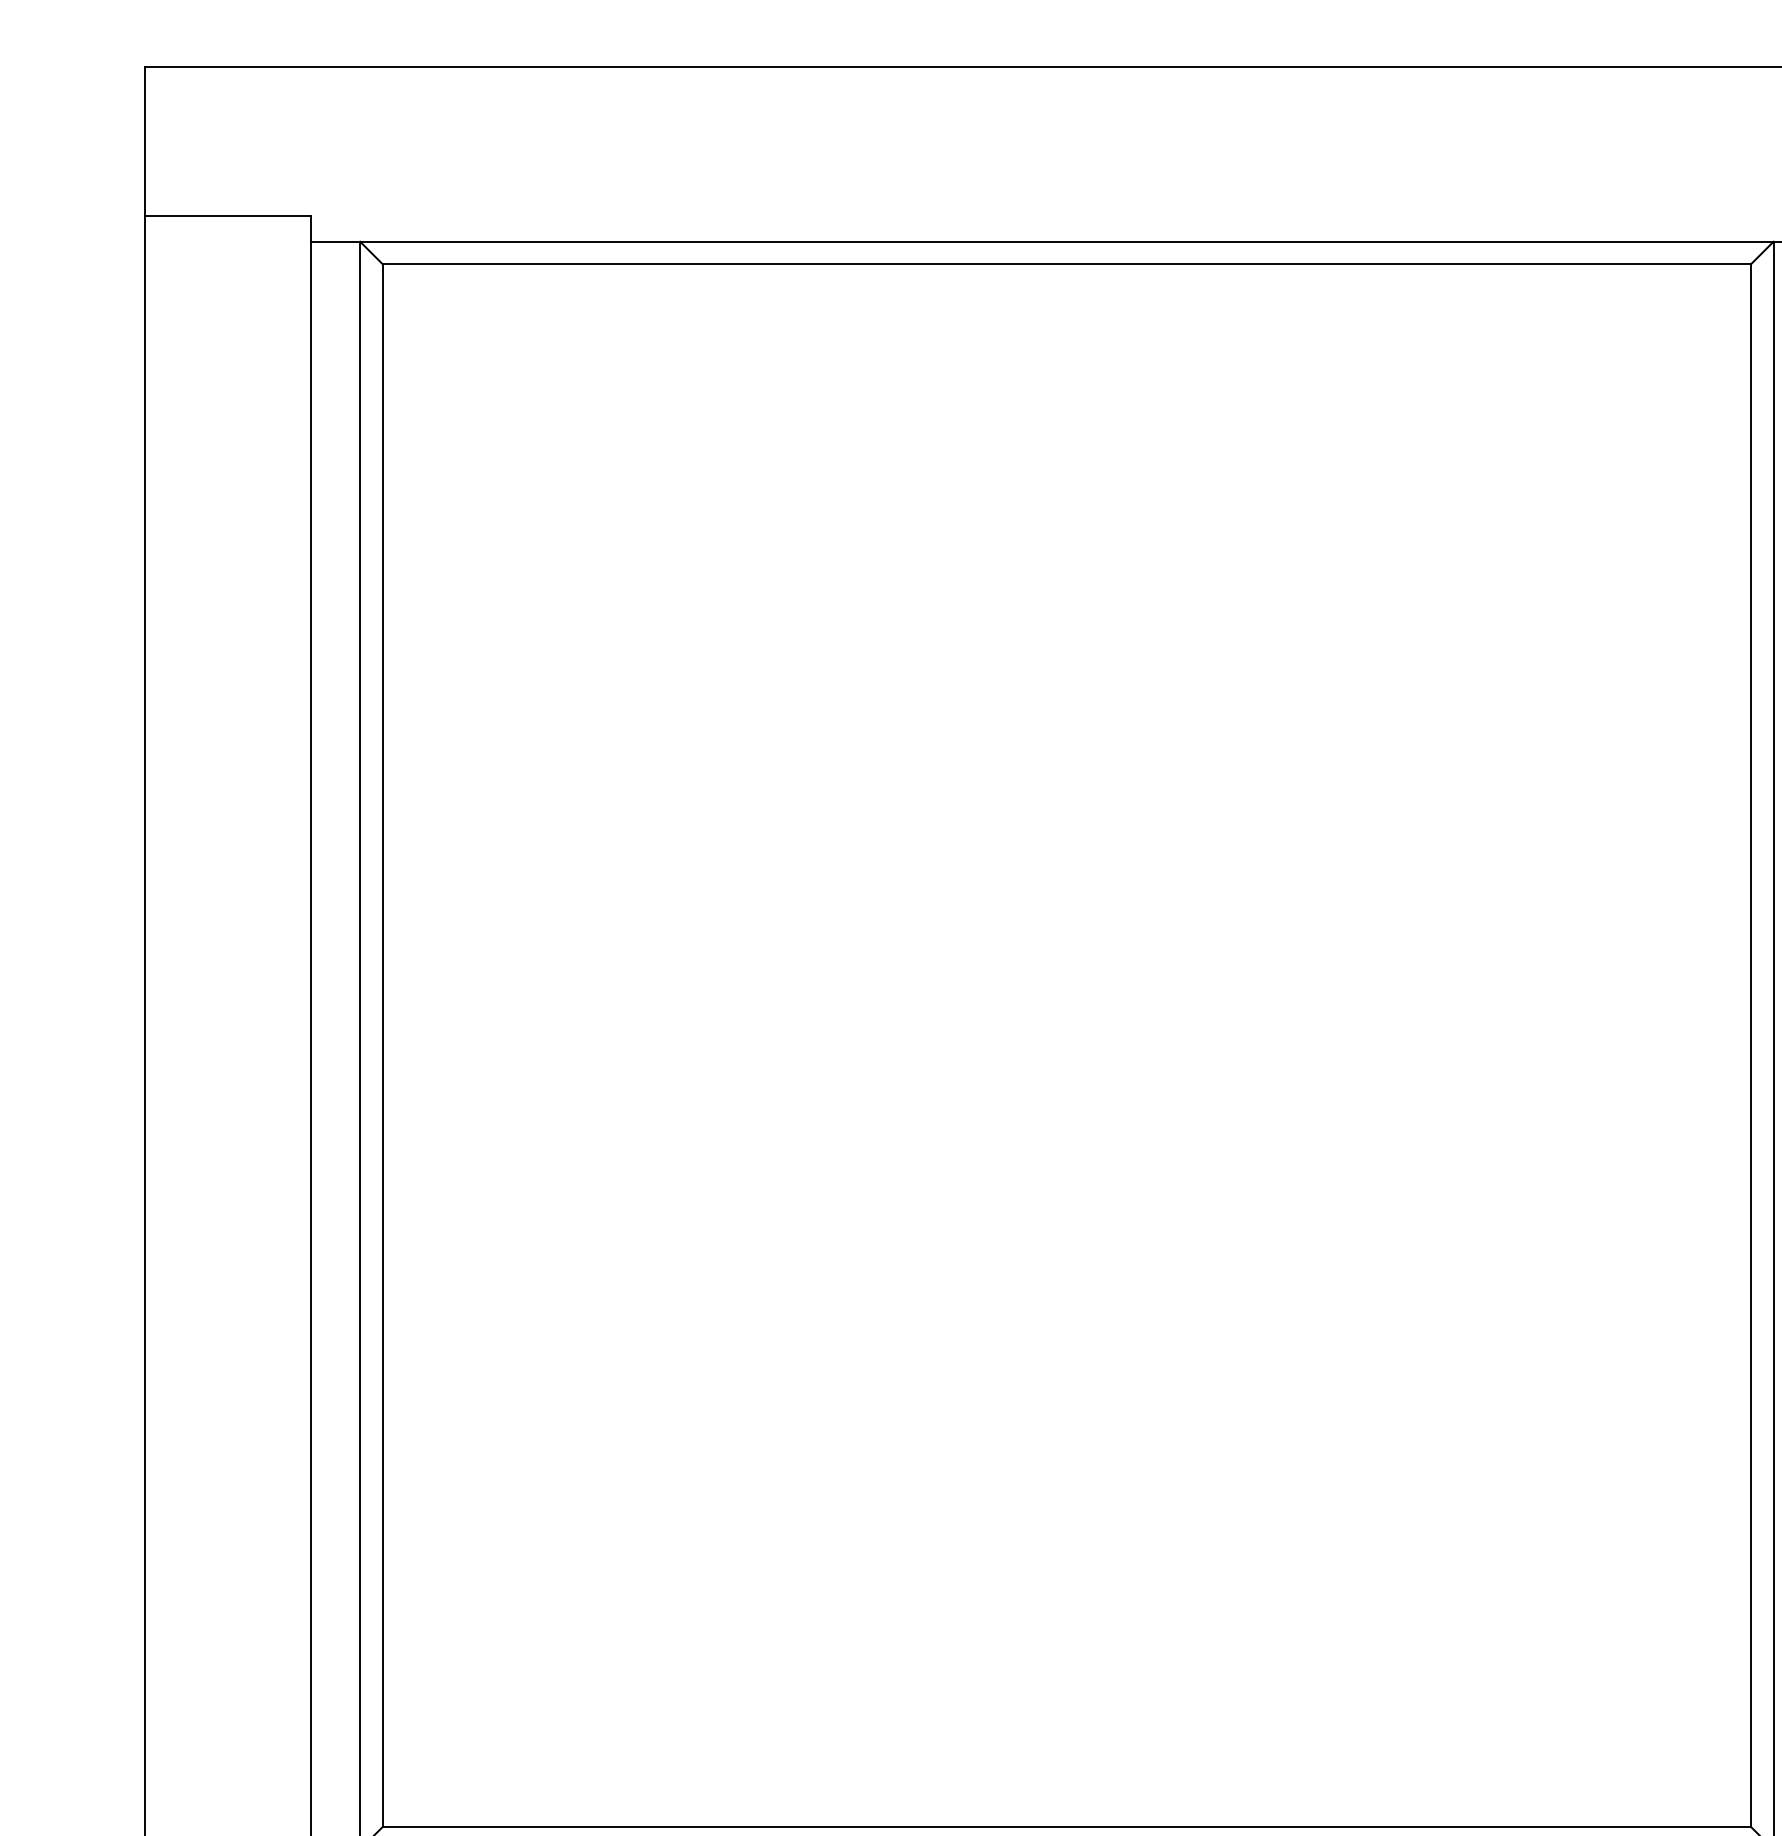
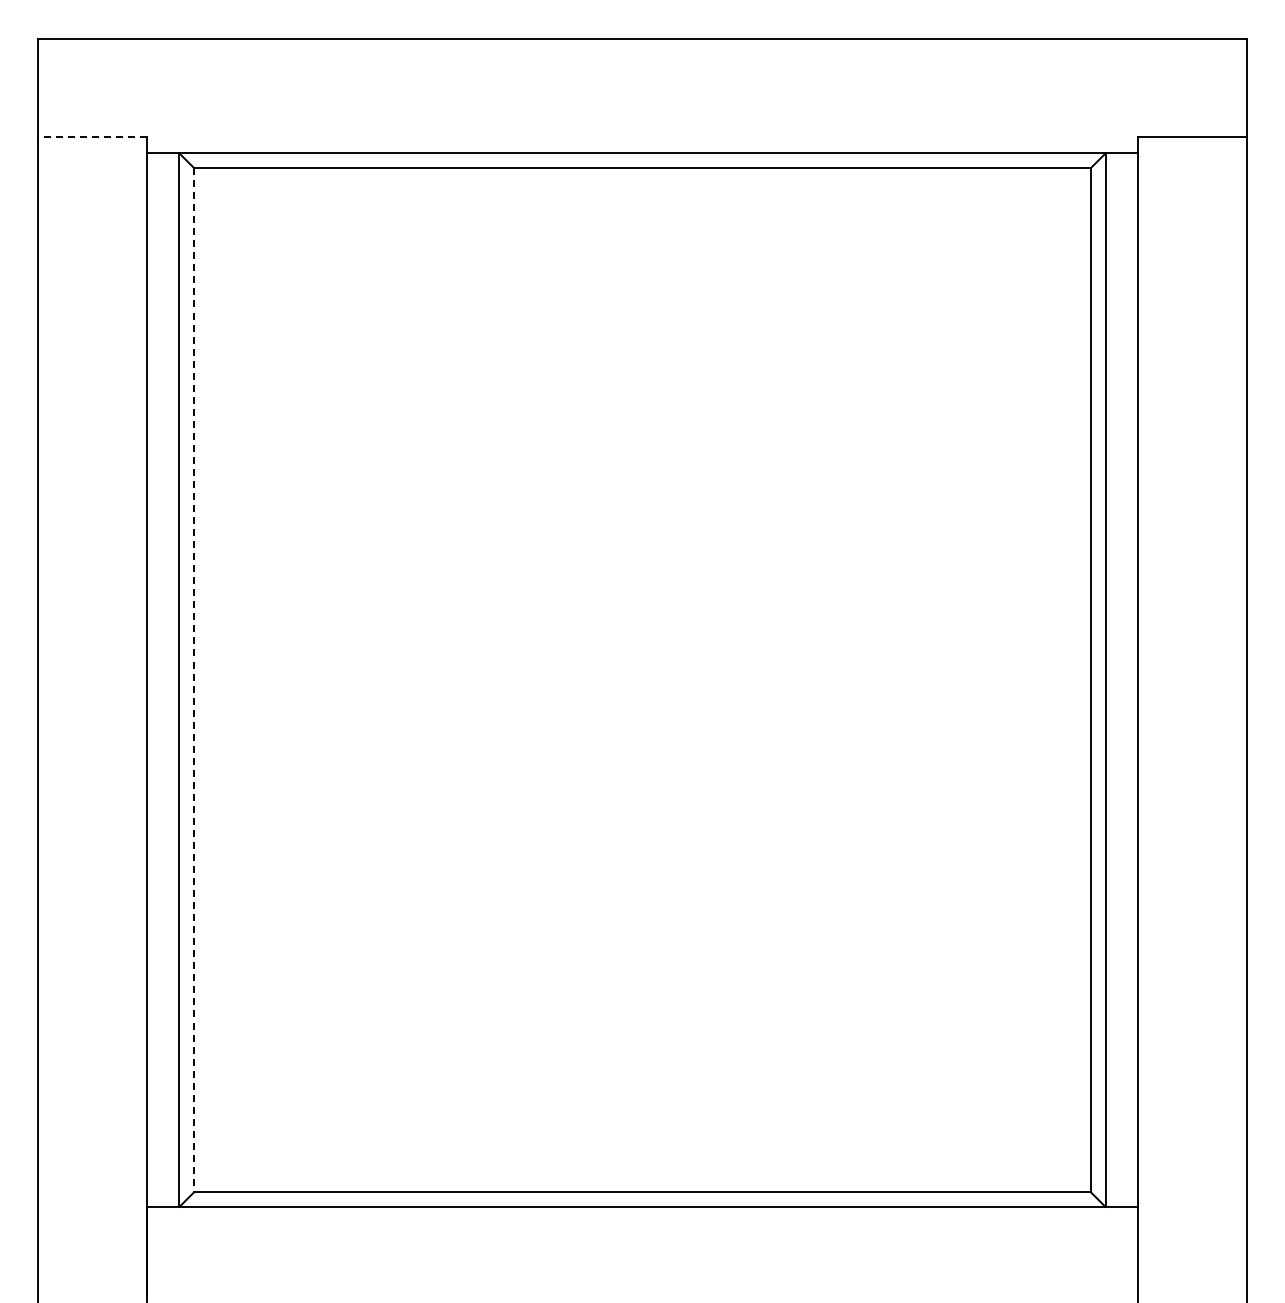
line: (227, 215) -> (92, 136), solid -> dashed
line: (383, 1046) -> (194, 680), solid -> dashed

